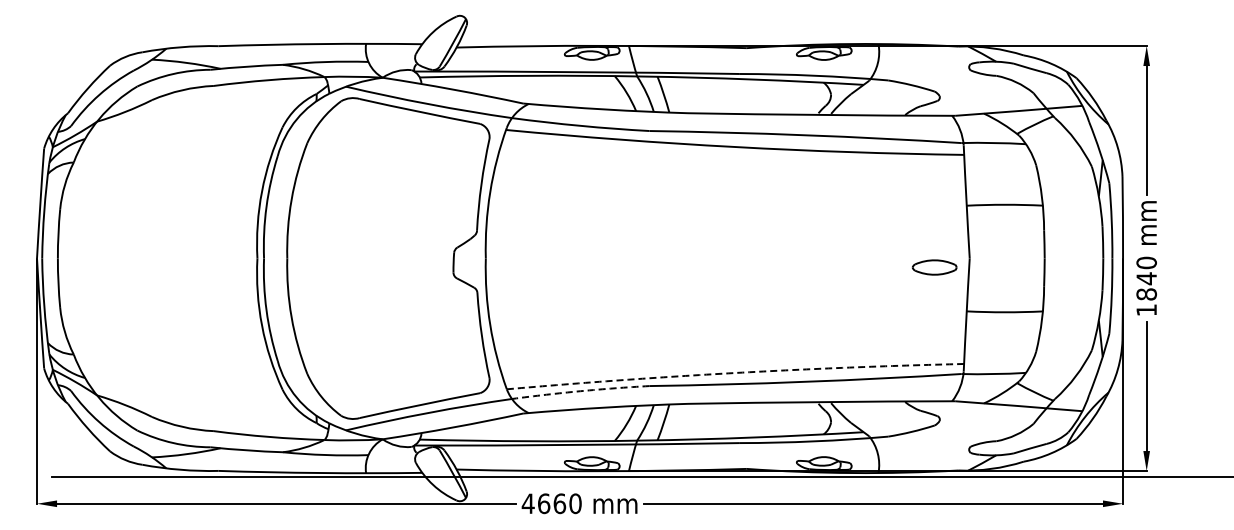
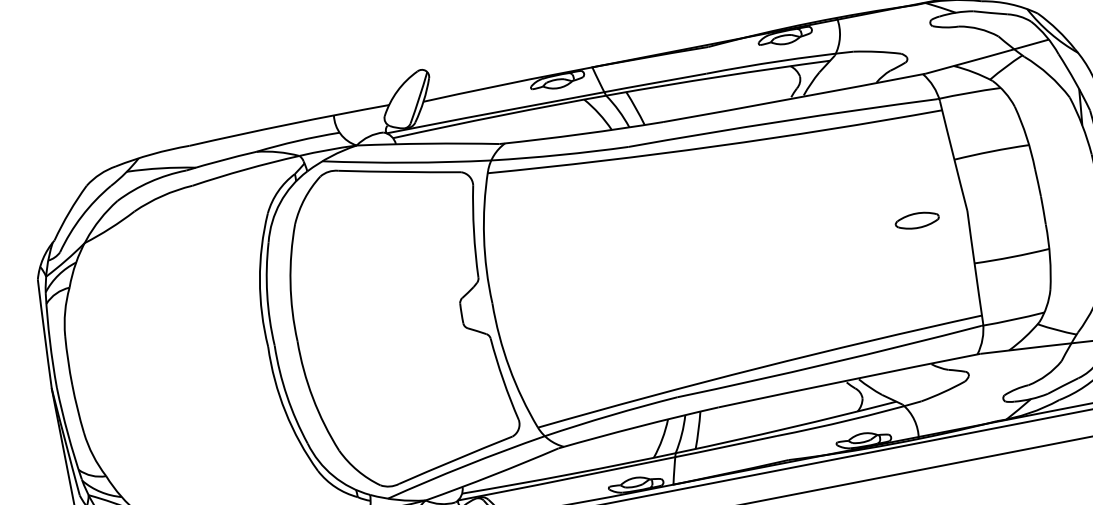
part: (934, 267) -> (917, 220), moved
arc: (735, 373) -> (759, 368), dashed -> solid
arc: (580, 391) -> (610, 415), dashed -> solid

